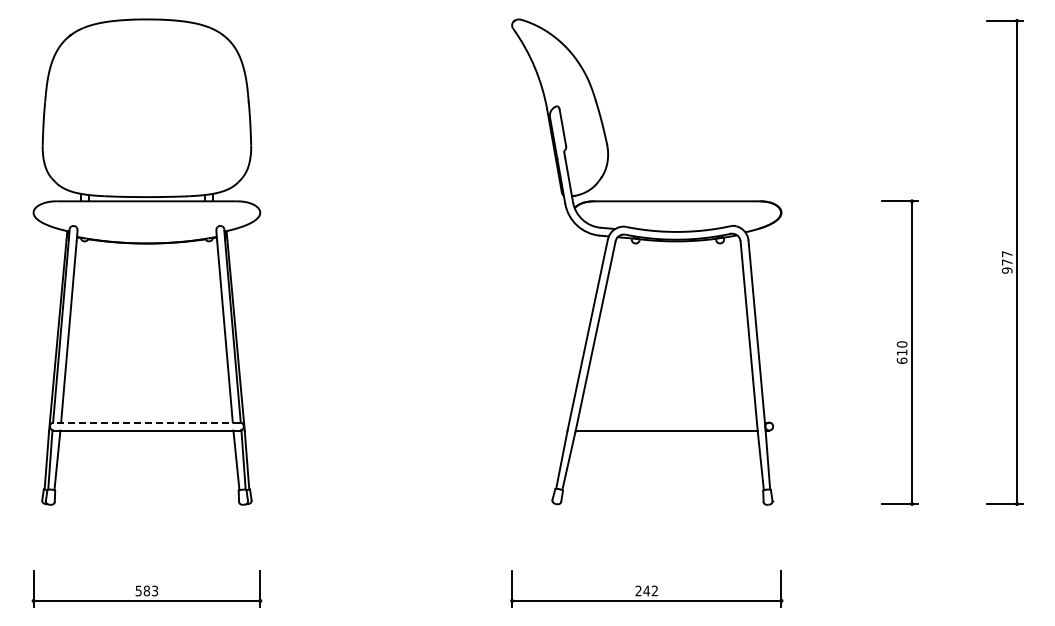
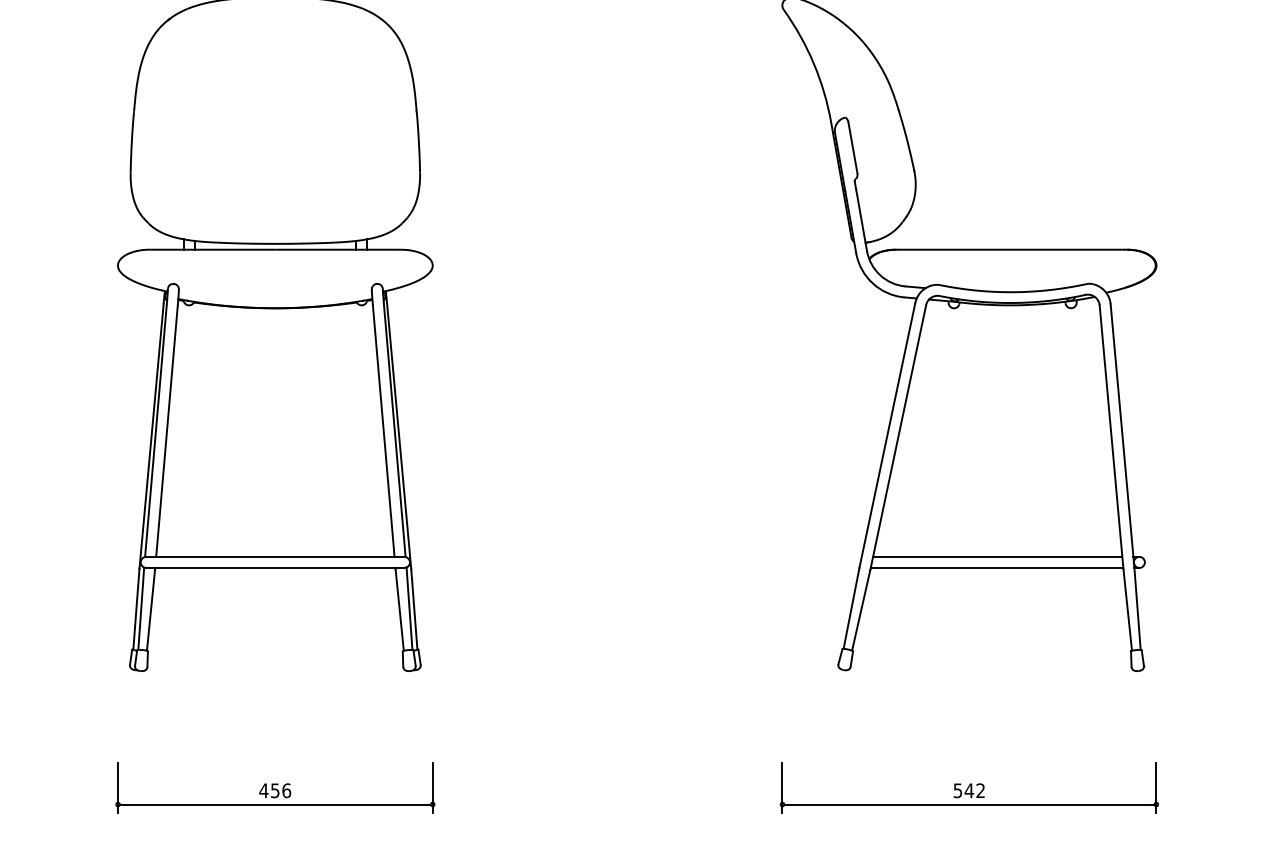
line: (146, 422) -> (274, 556), dashed -> solid
line: (666, 422) -> (996, 556), added
text: (146, 590) -> (274, 790), 583 -> 456
text: (638, 590) -> (957, 790), 242 -> 542

